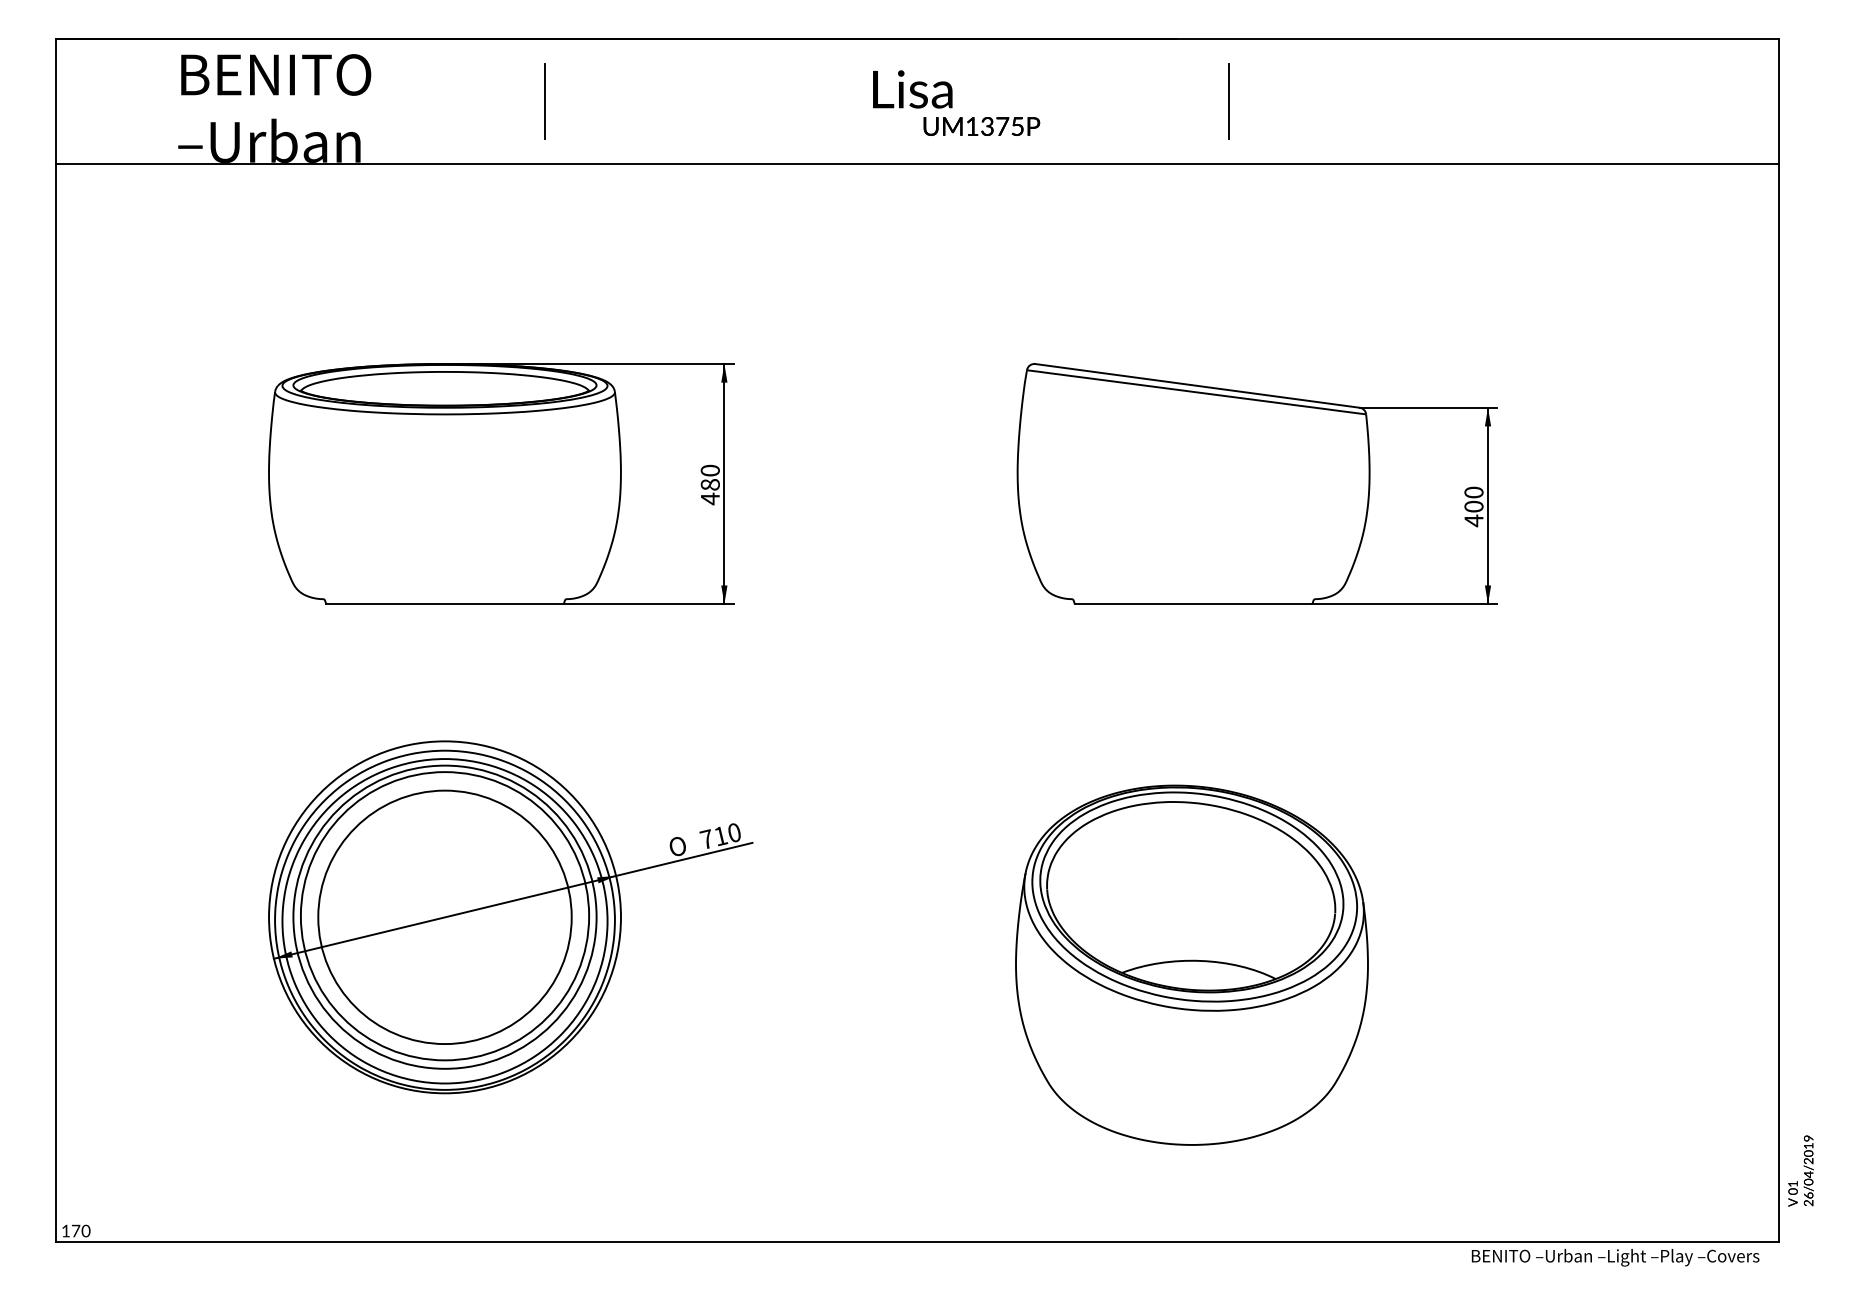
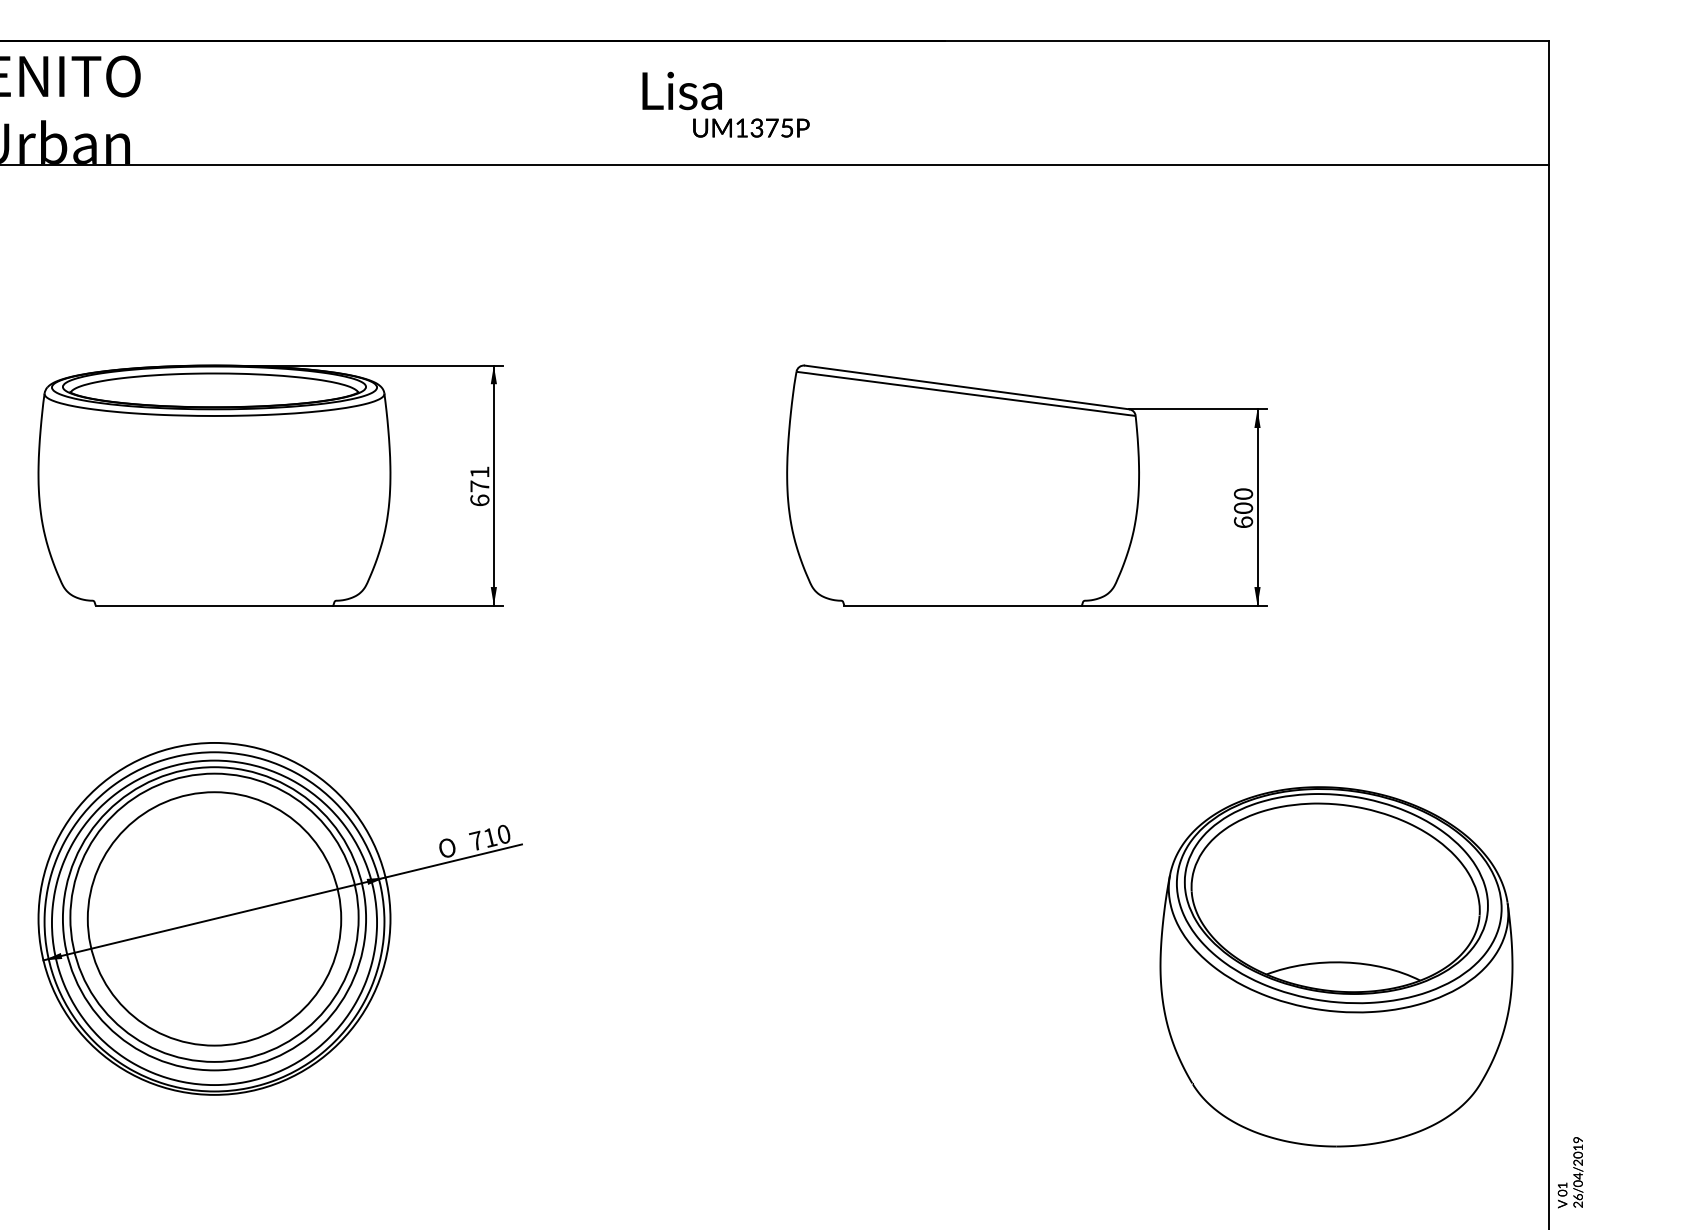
line: (545, 101) -> (315, 103), removed
line: (1229, 101) -> (999, 103), removed
text: (709, 484) -> (479, 486), 480 -> 671
text: (1473, 520) -> (1243, 522), 400 -> 600
part: (1191, 964) -> (1336, 966), moved

